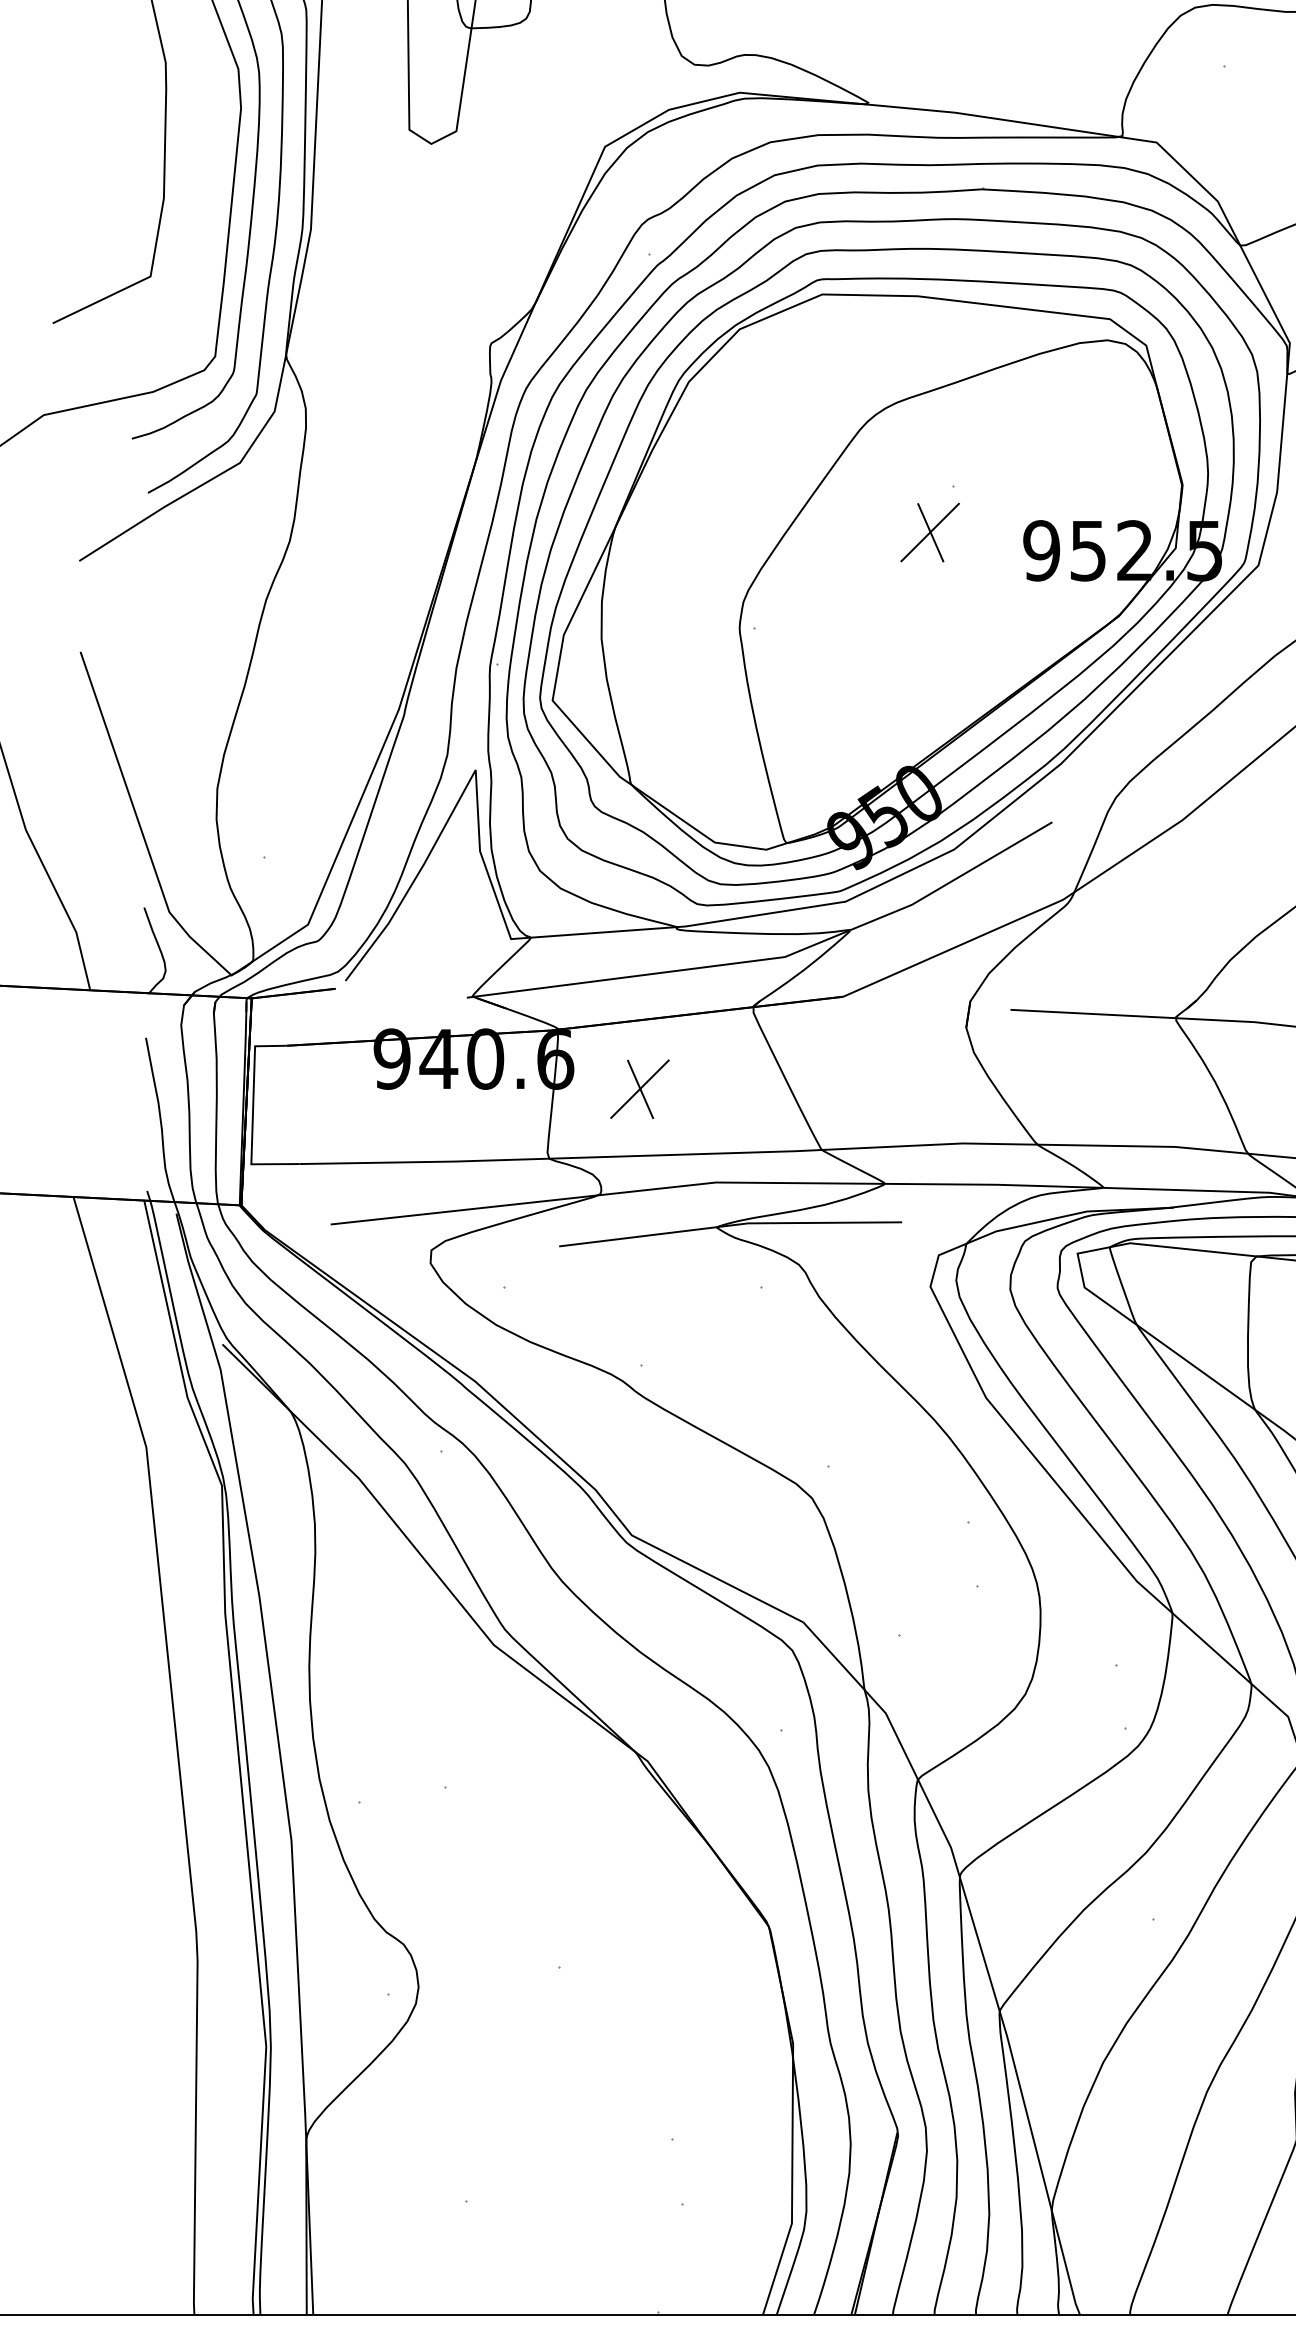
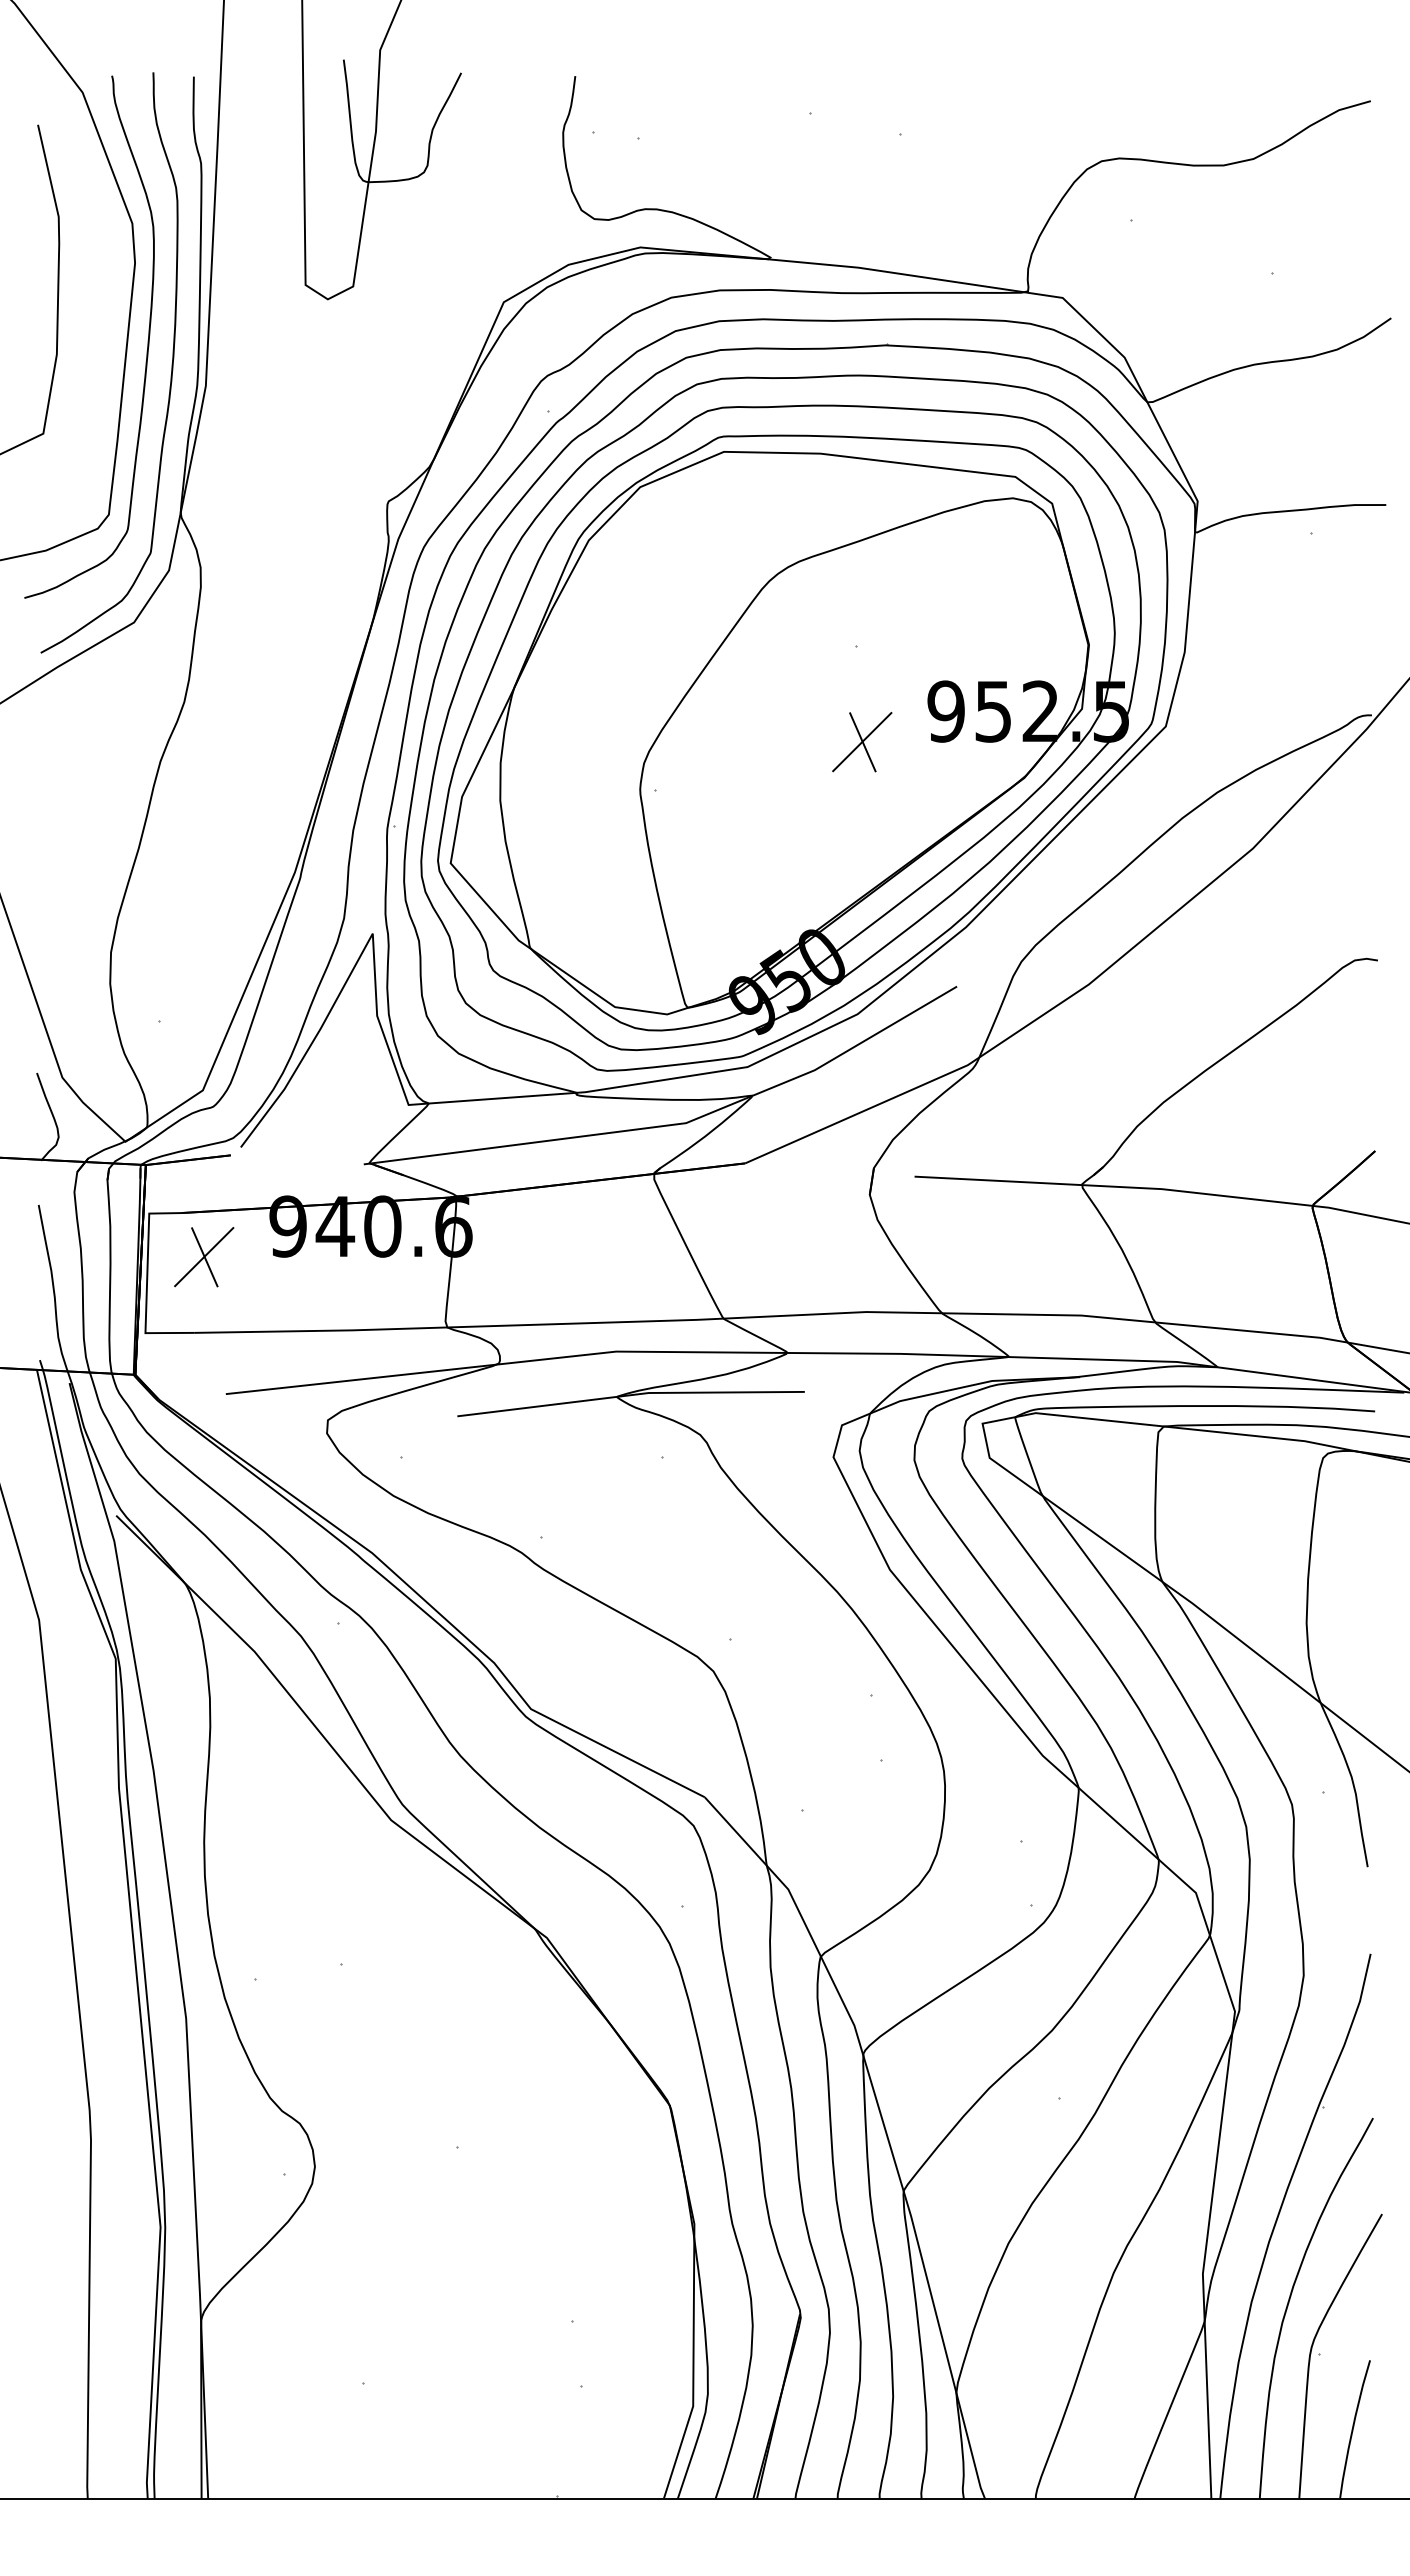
part: (930, 532) -> (862, 742), moved
part: (640, 1089) -> (204, 1257), moved

